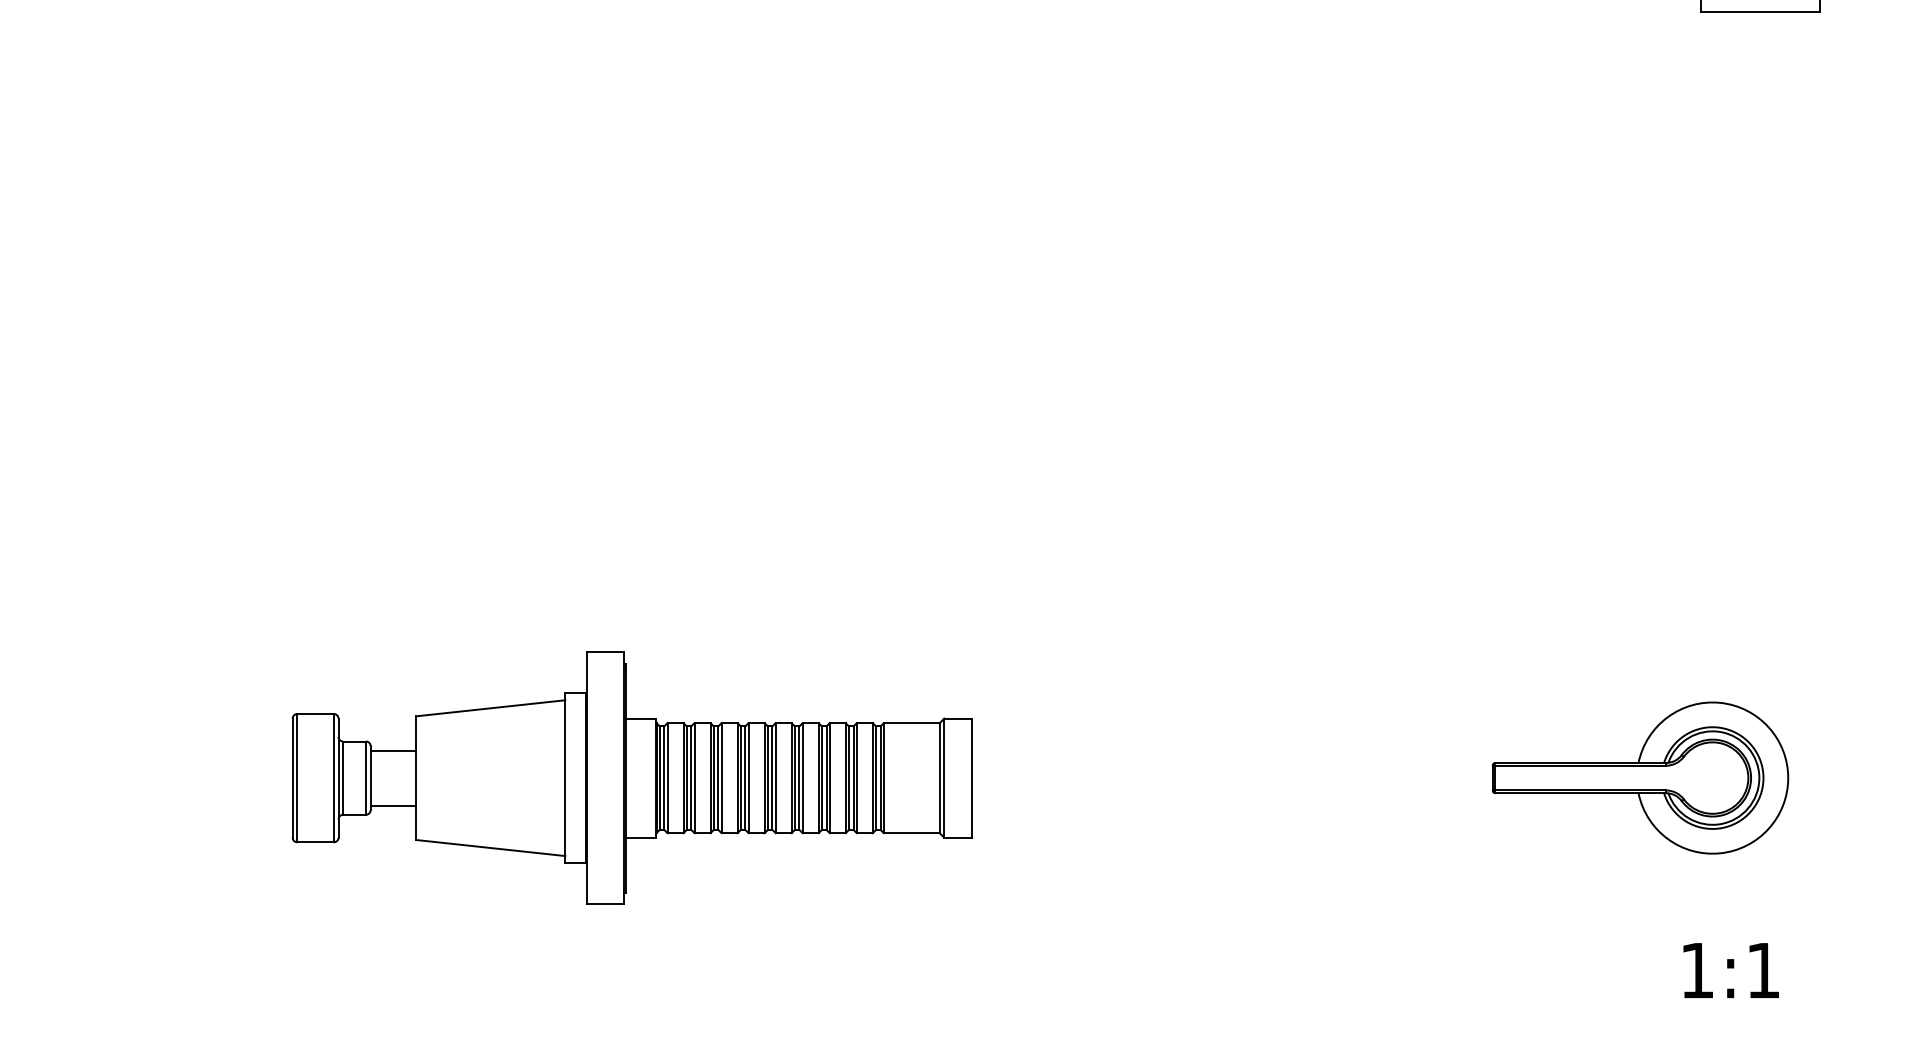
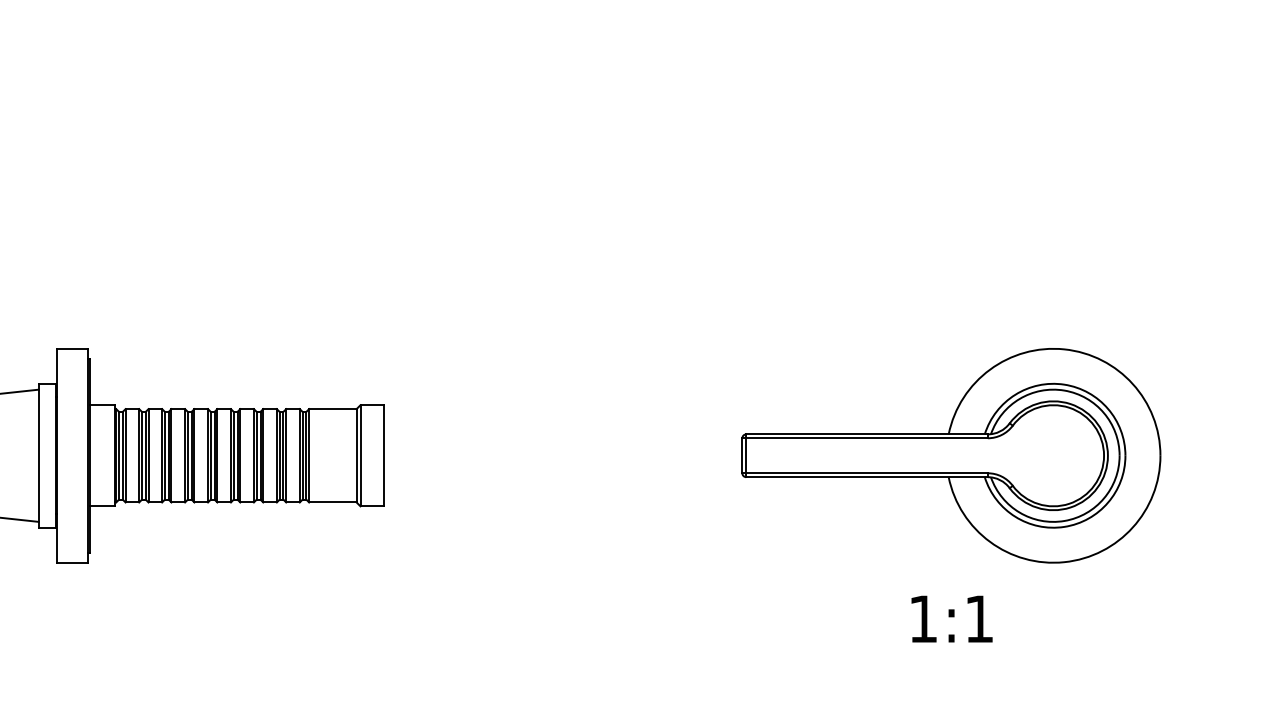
part: (1640, 777) -> (951, 455), size x1.67
text: (1730, 970) -> (951, 619), moved

